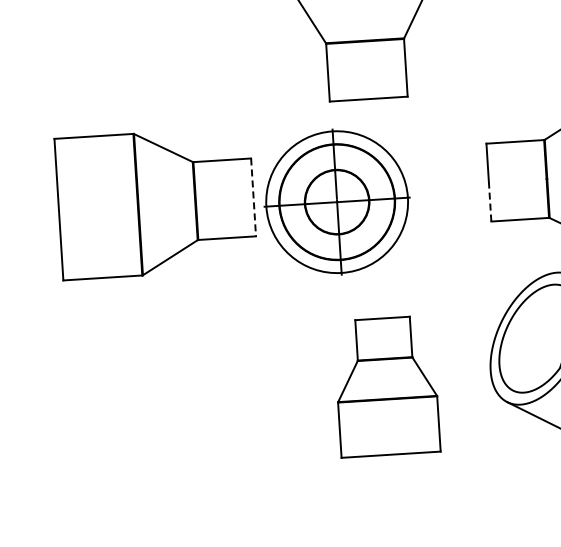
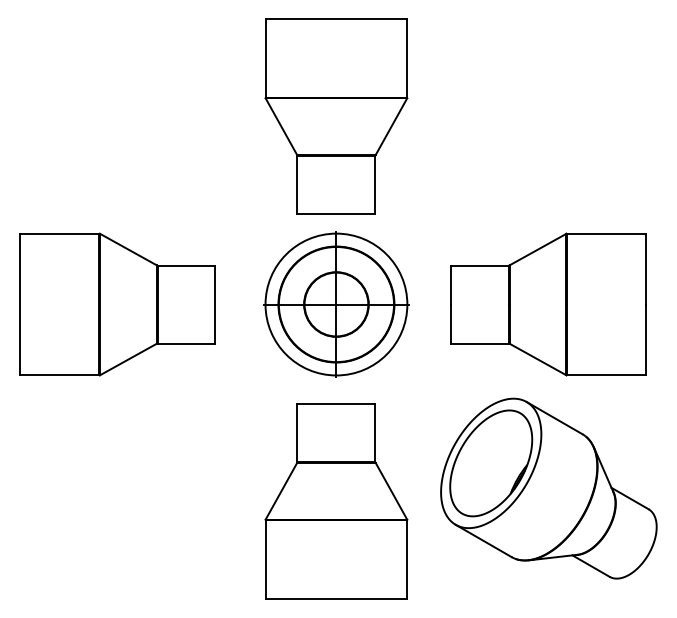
line: (253, 198) -> (215, 305), dashed -> solid
part: (337, 202) -> (336, 304), moved
line: (490, 202) -> (451, 324), dashed -> solid
part: (386, 386) -> (336, 501), size x1.43

